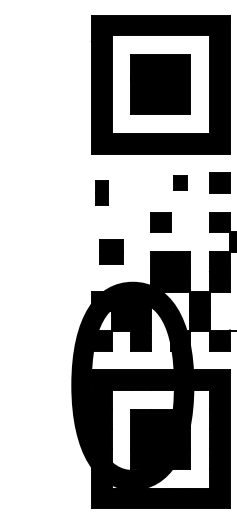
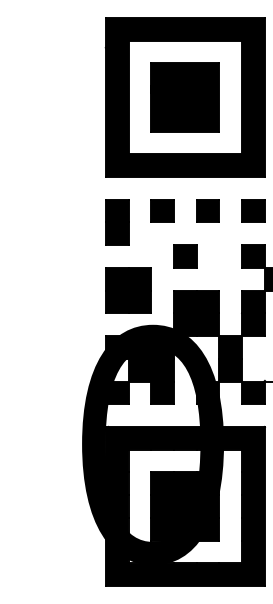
part: (140, 182) -> (161, 210), added
part: (180, 182) -> (208, 210), size x1.43
part: (101, 192) -> (116, 221), size x1.67
part: (111, 251) -> (128, 289), size x1.67

